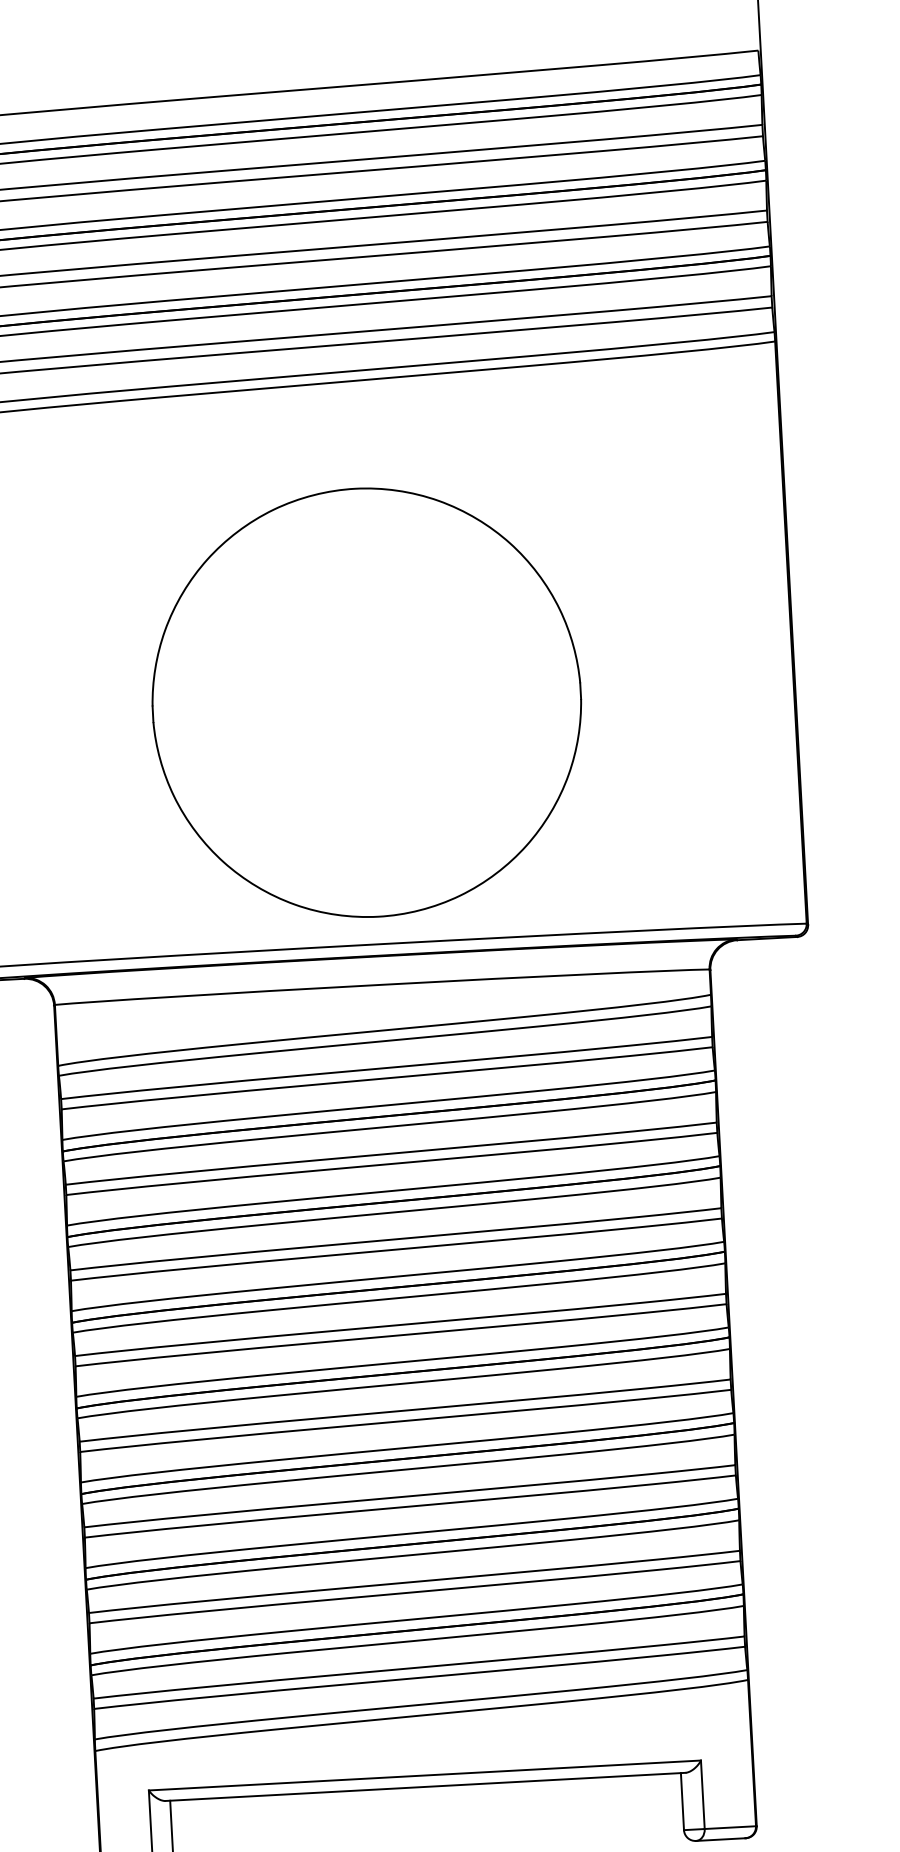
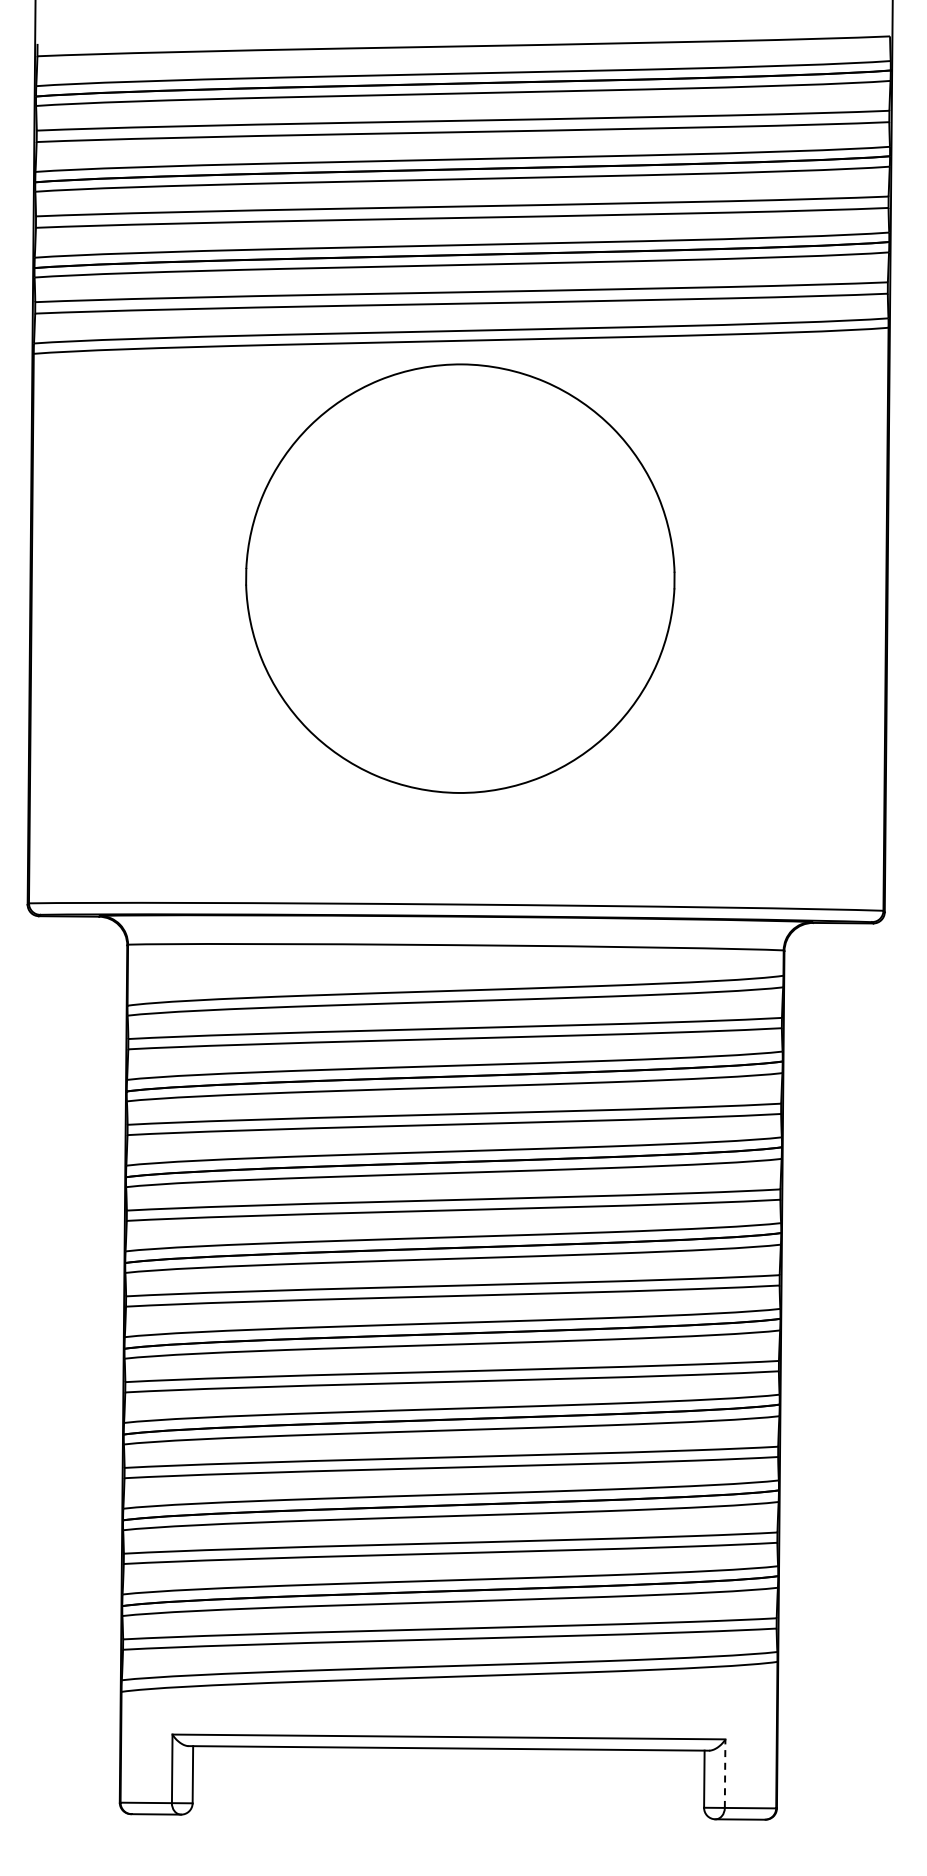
part: (366, 702) -> (460, 578), moved
line: (703, 1794) -> (725, 1773), solid -> dashed

